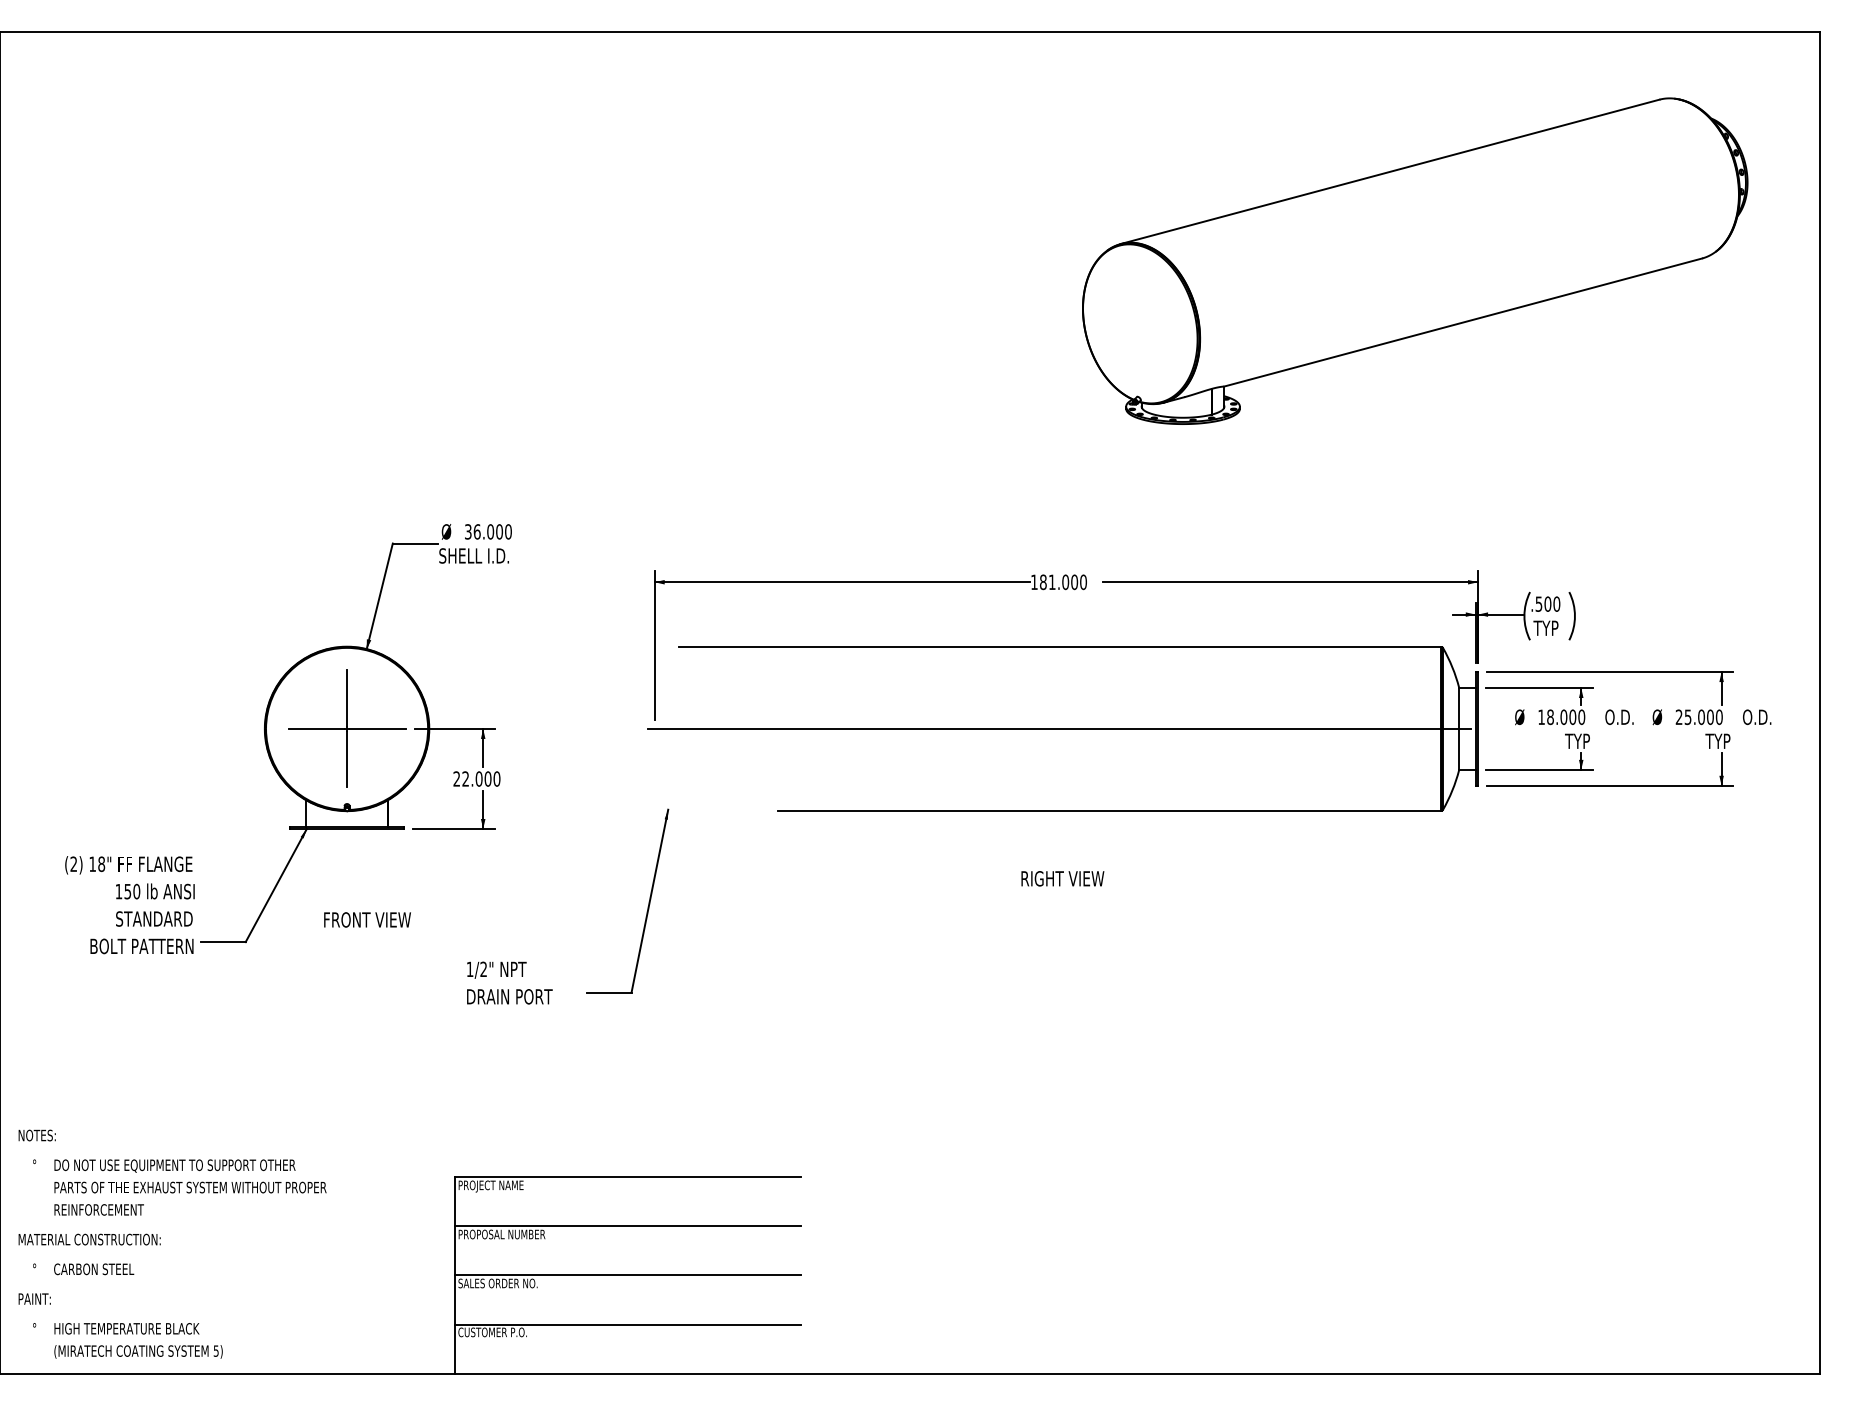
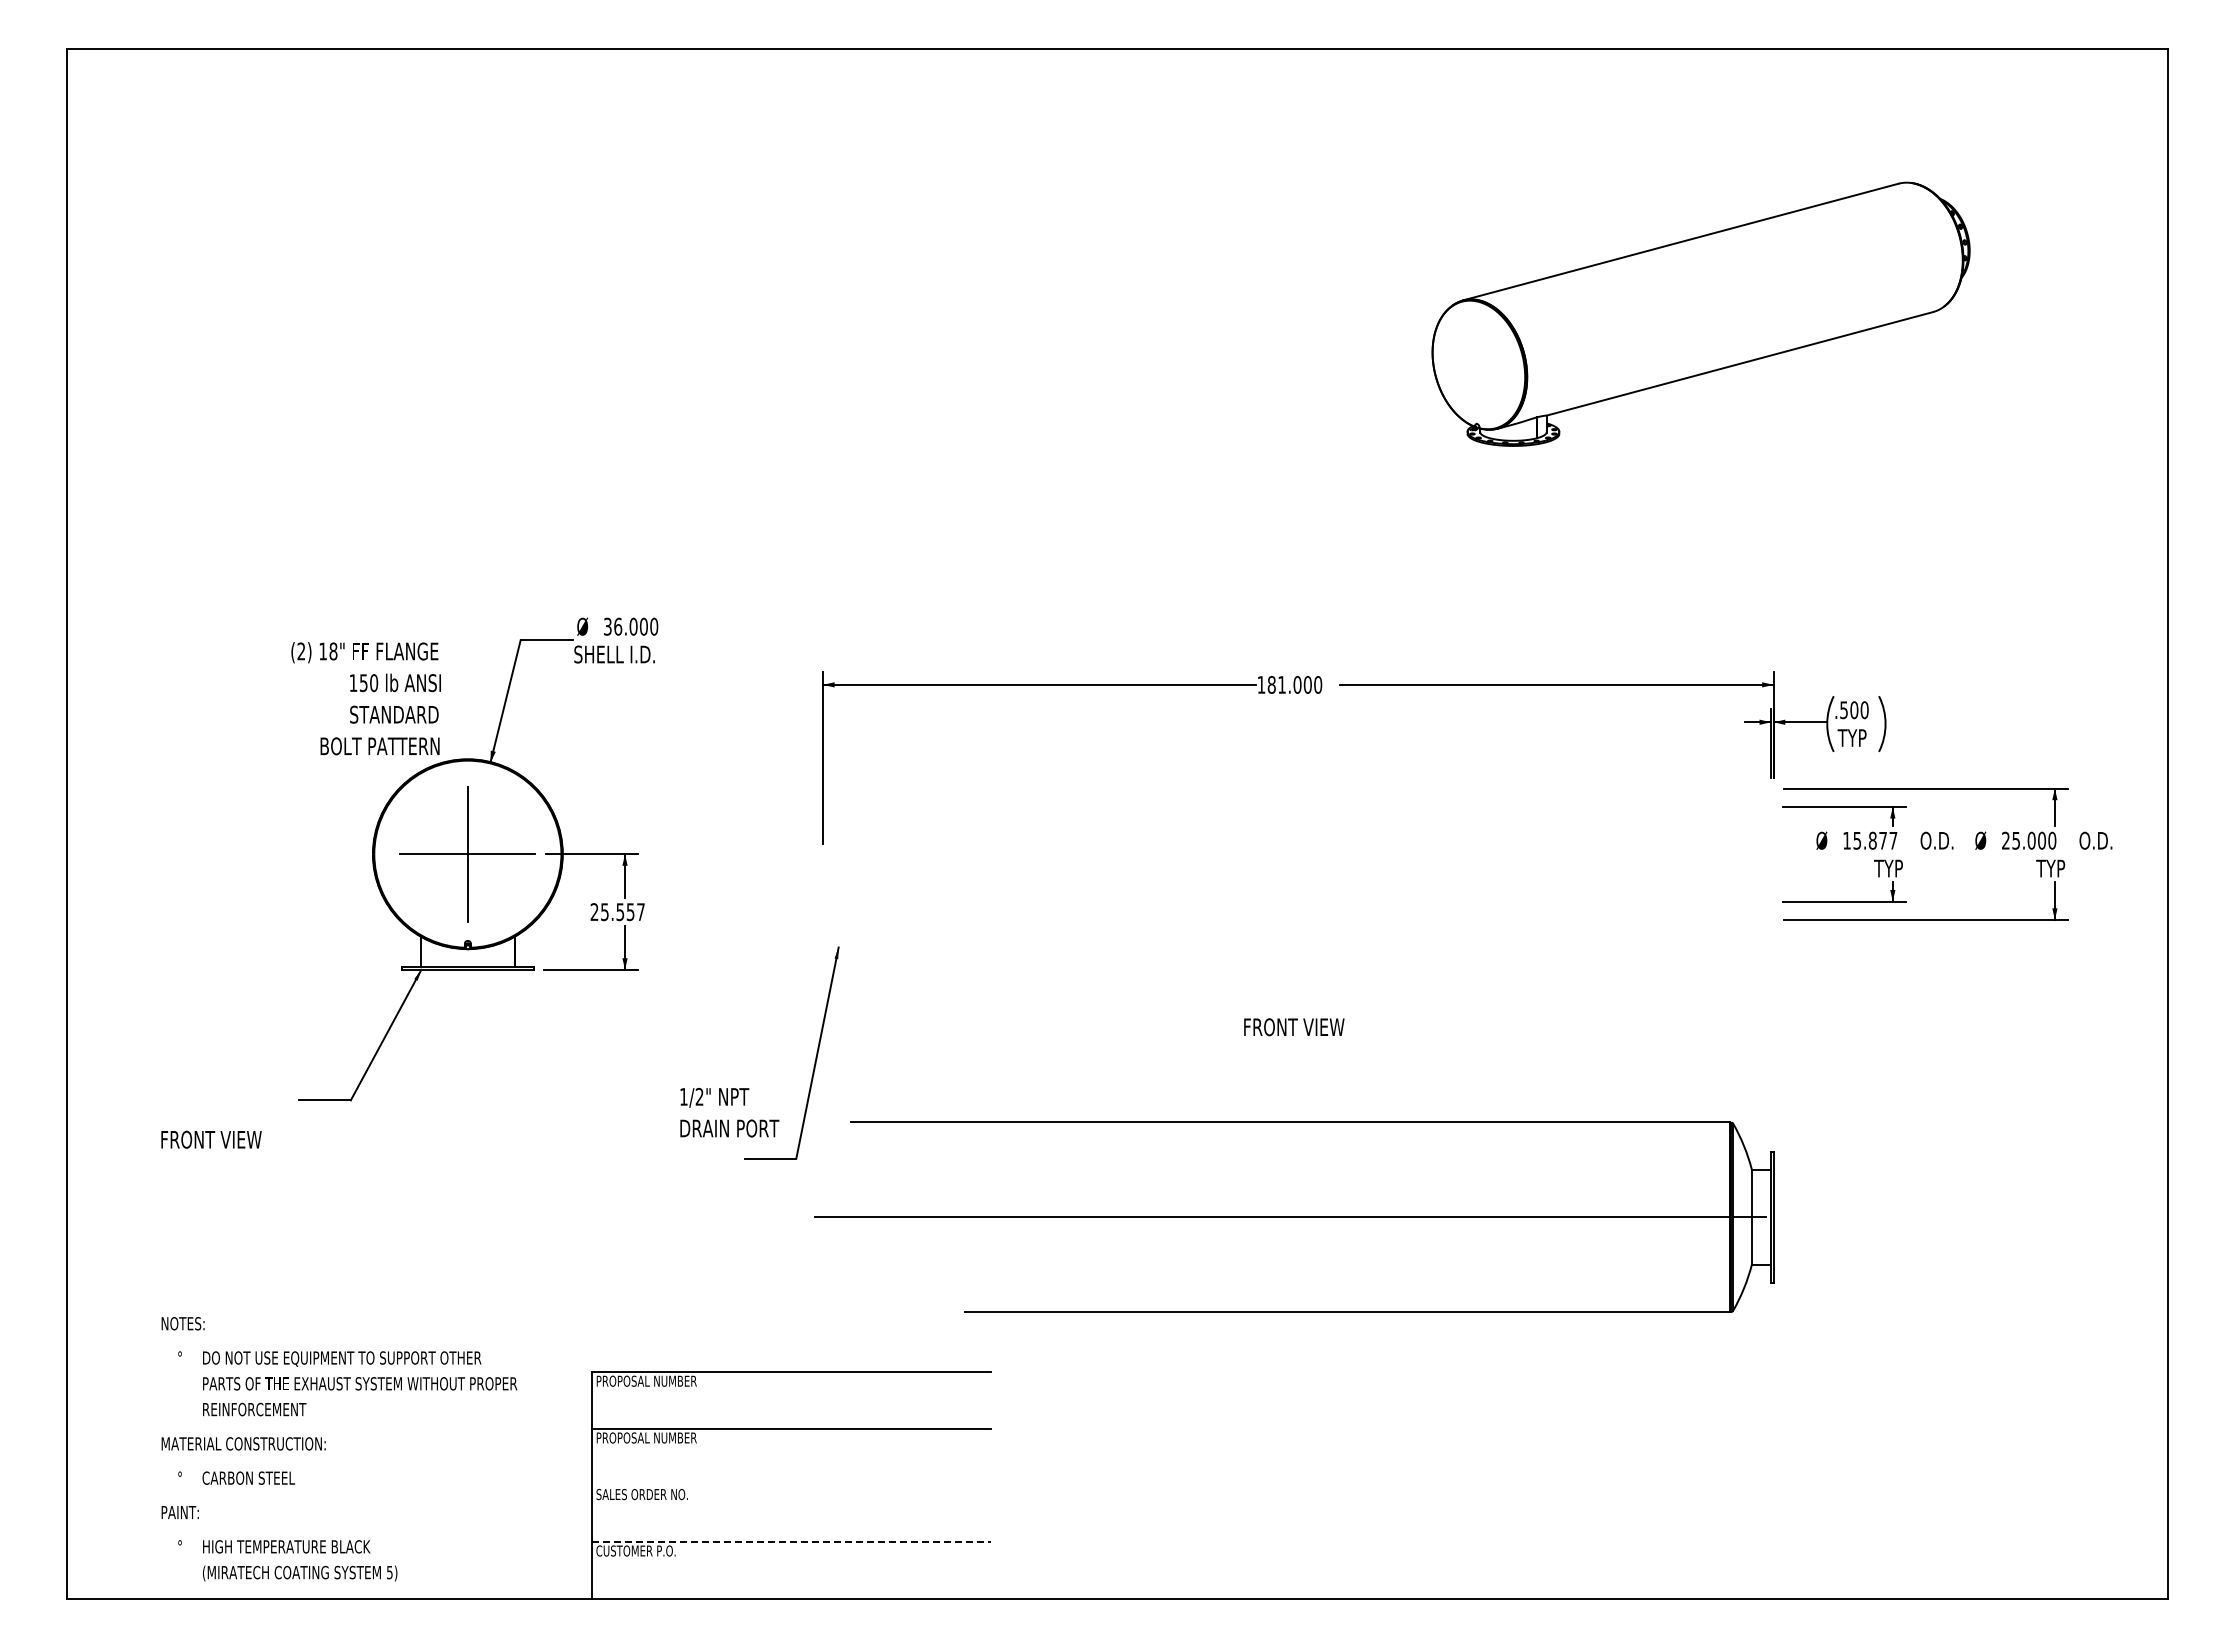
part: (1414, 261) -> (1700, 314), size x0.7
text: (1566, 717) -> (1875, 840), 18.000 -> 15.877
part: (1063, 728) -> (1294, 1216), moved
text: (481, 779) -> (622, 912), 22.000 -> 25.557
text: (1063, 878) -> (1294, 1027), RIGHT VIEW -> FRONT VIEW
text: (129, 904) -> (365, 698), moved
text: (367, 919) -> (211, 1139), moved
text: (509, 982) -> (729, 1112), moved
text: (510, 1186) -> (656, 1382), PROJECT NAME -> PROPOSAL NUMBER
text: (172, 1244) -> (339, 1449), moved
line: (627, 1275) -> (791, 1485), removed
line: (627, 1324) -> (791, 1541), solid -> dashed

